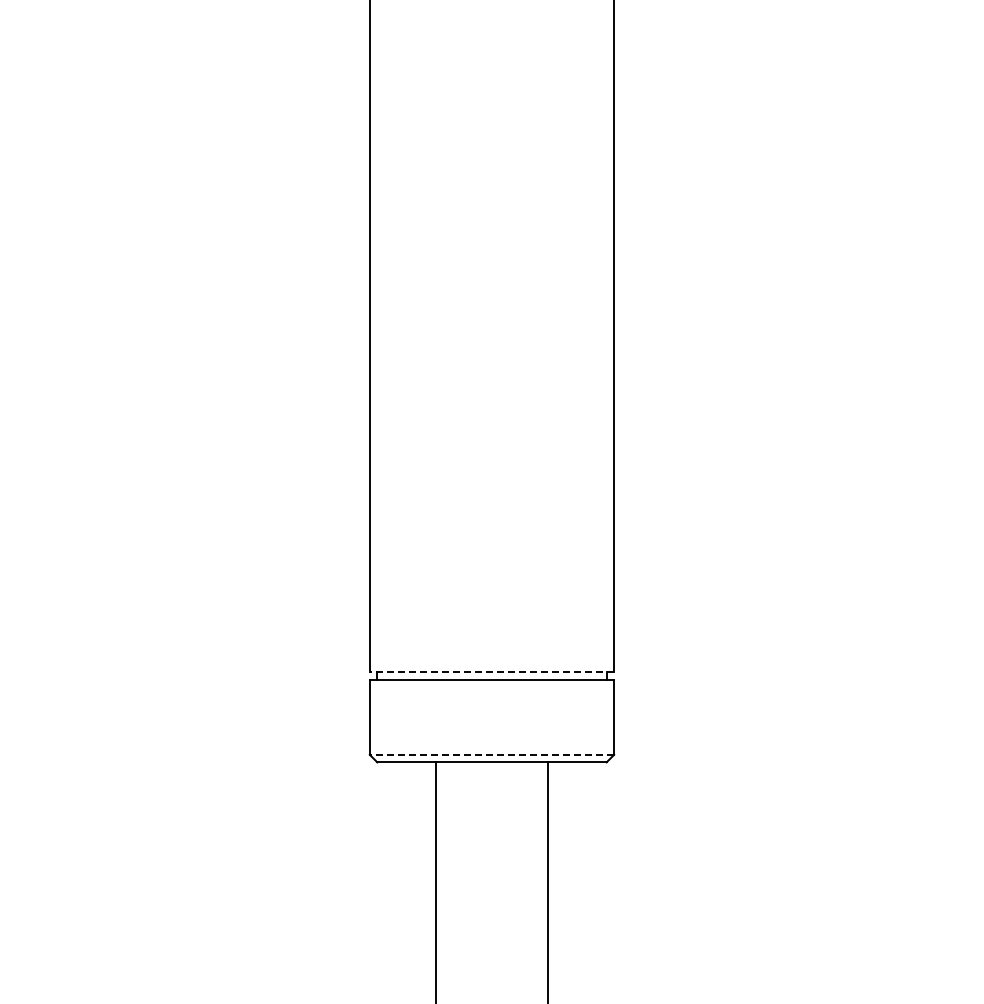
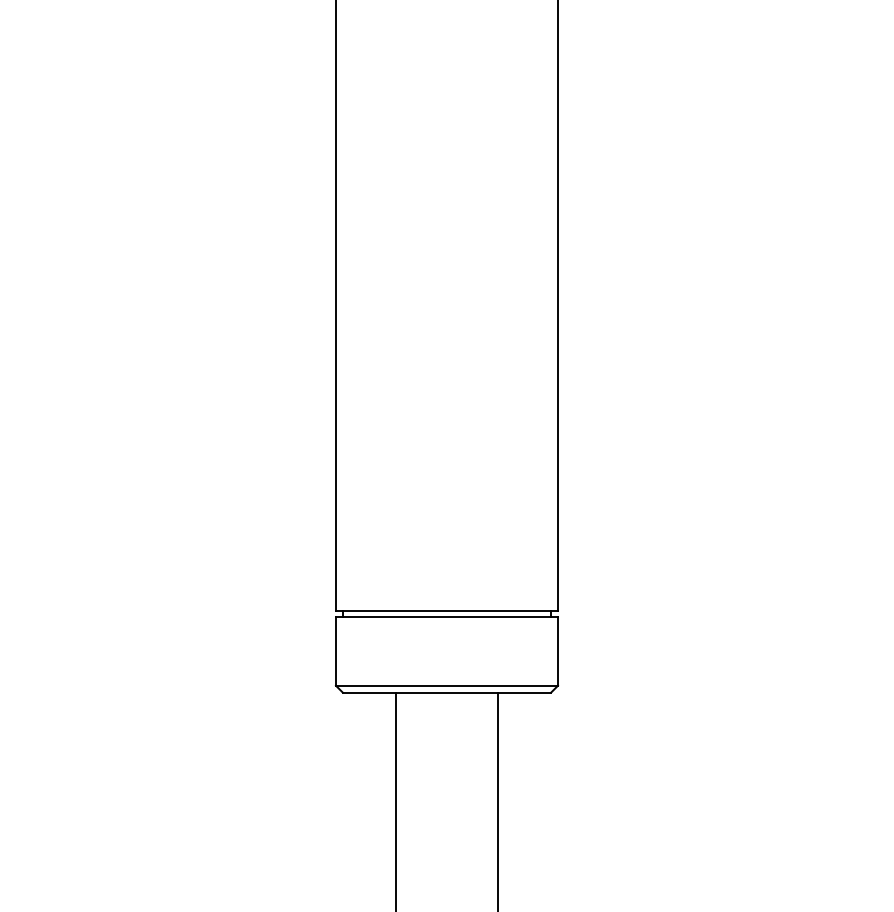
line: (491, 672) -> (446, 610), dashed -> solid
line: (491, 754) -> (446, 685), dashed -> solid

